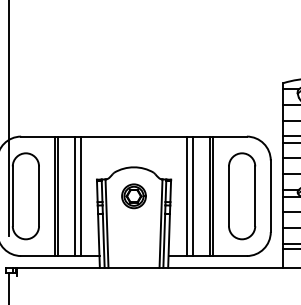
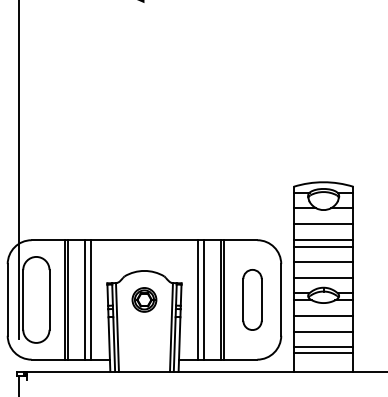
part: (242, 195) -> (252, 299), size x0.7

